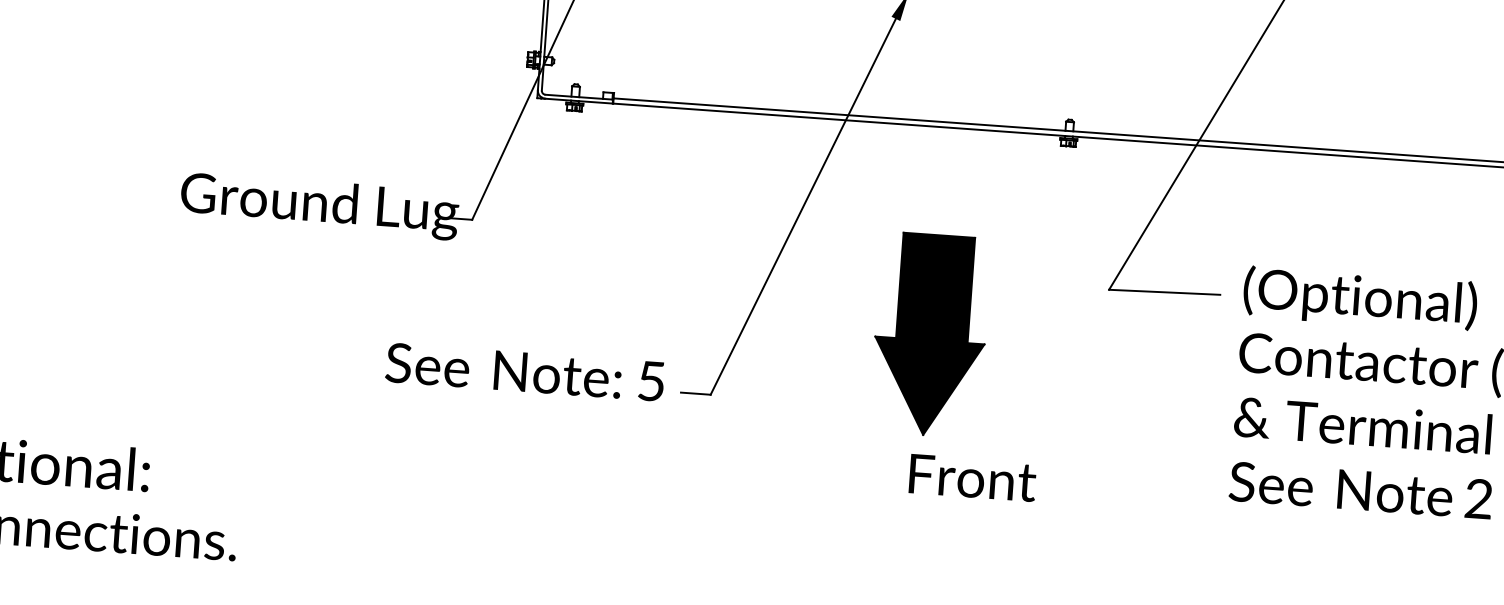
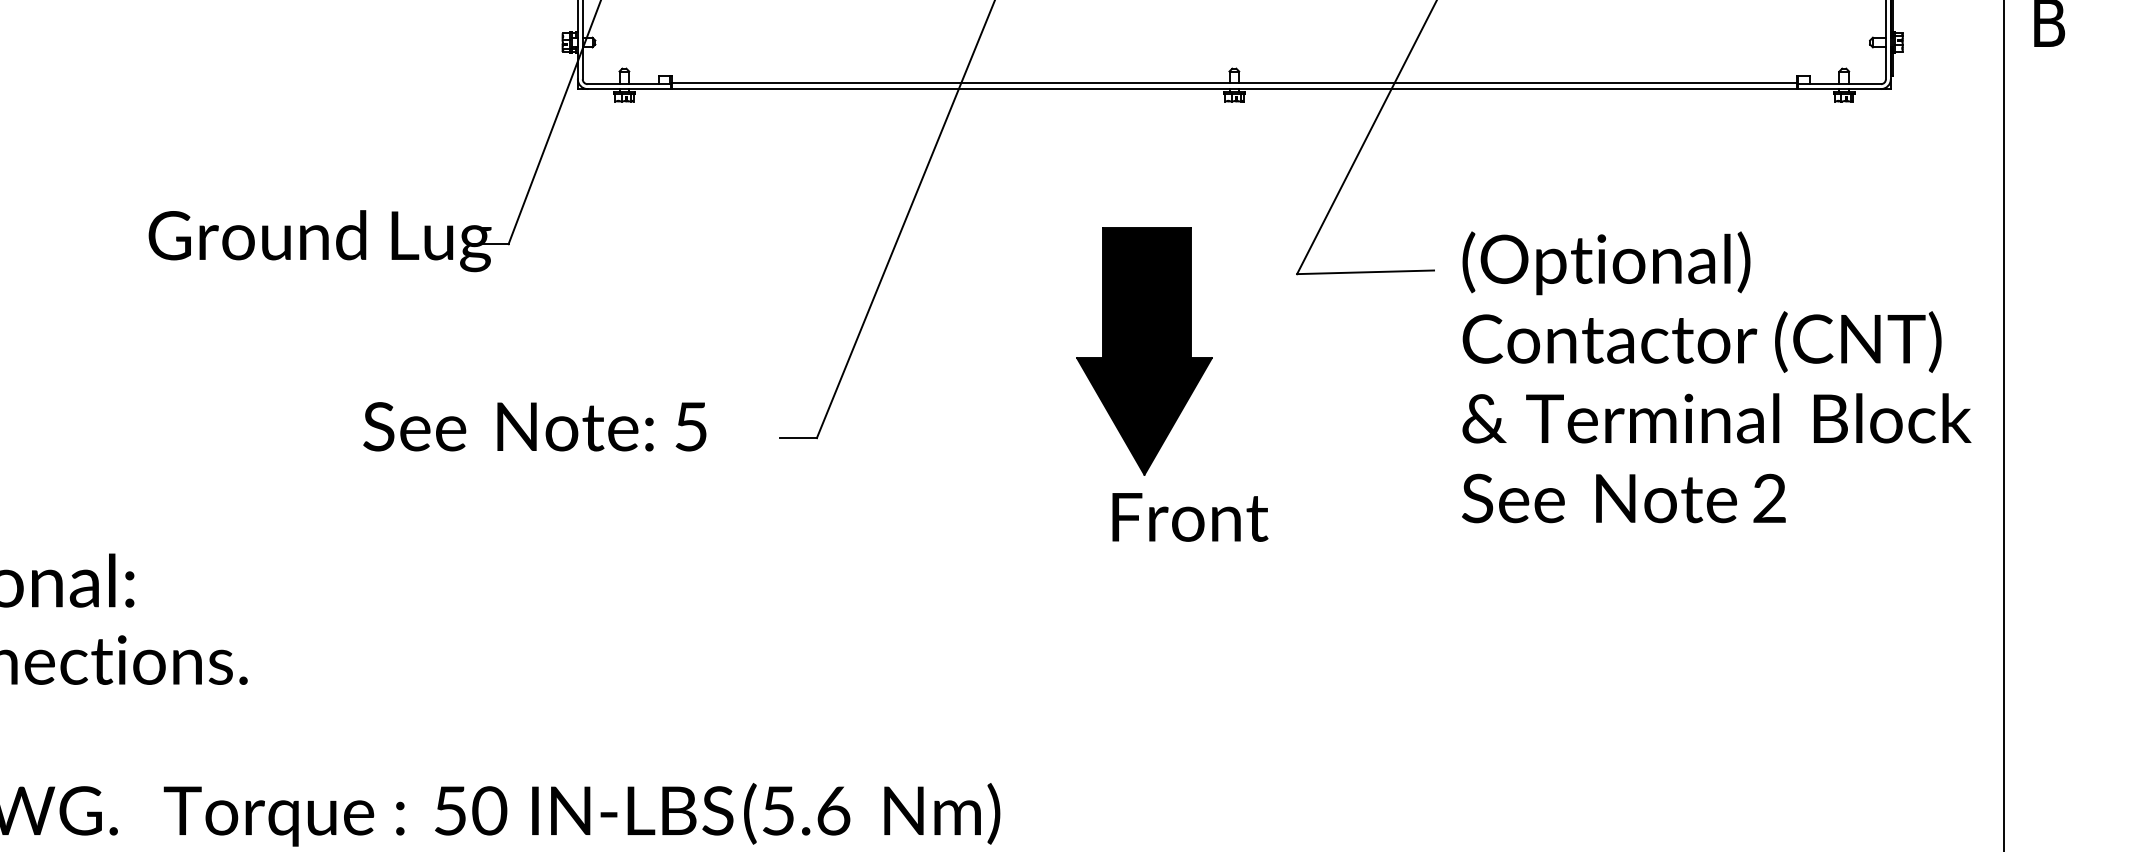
part: (930, 335) -> (1144, 351), moved
text: (524, 371) -> (534, 426), moved
text: (973, 478) -> (1190, 517), moved

